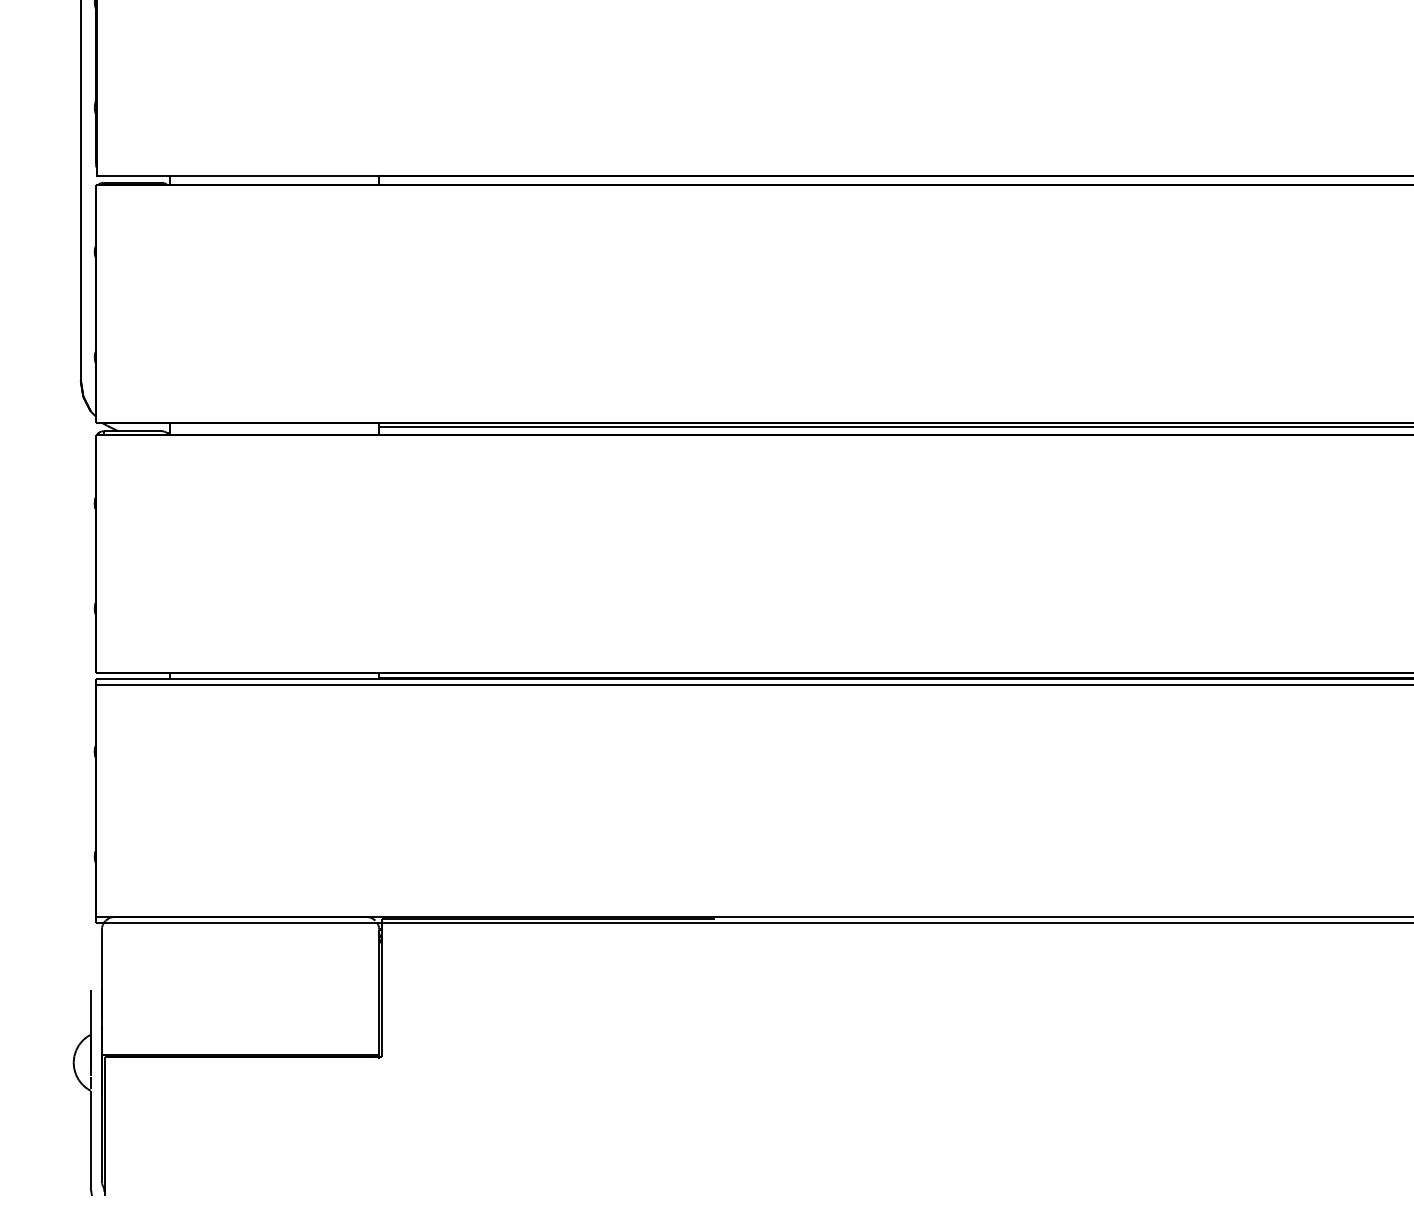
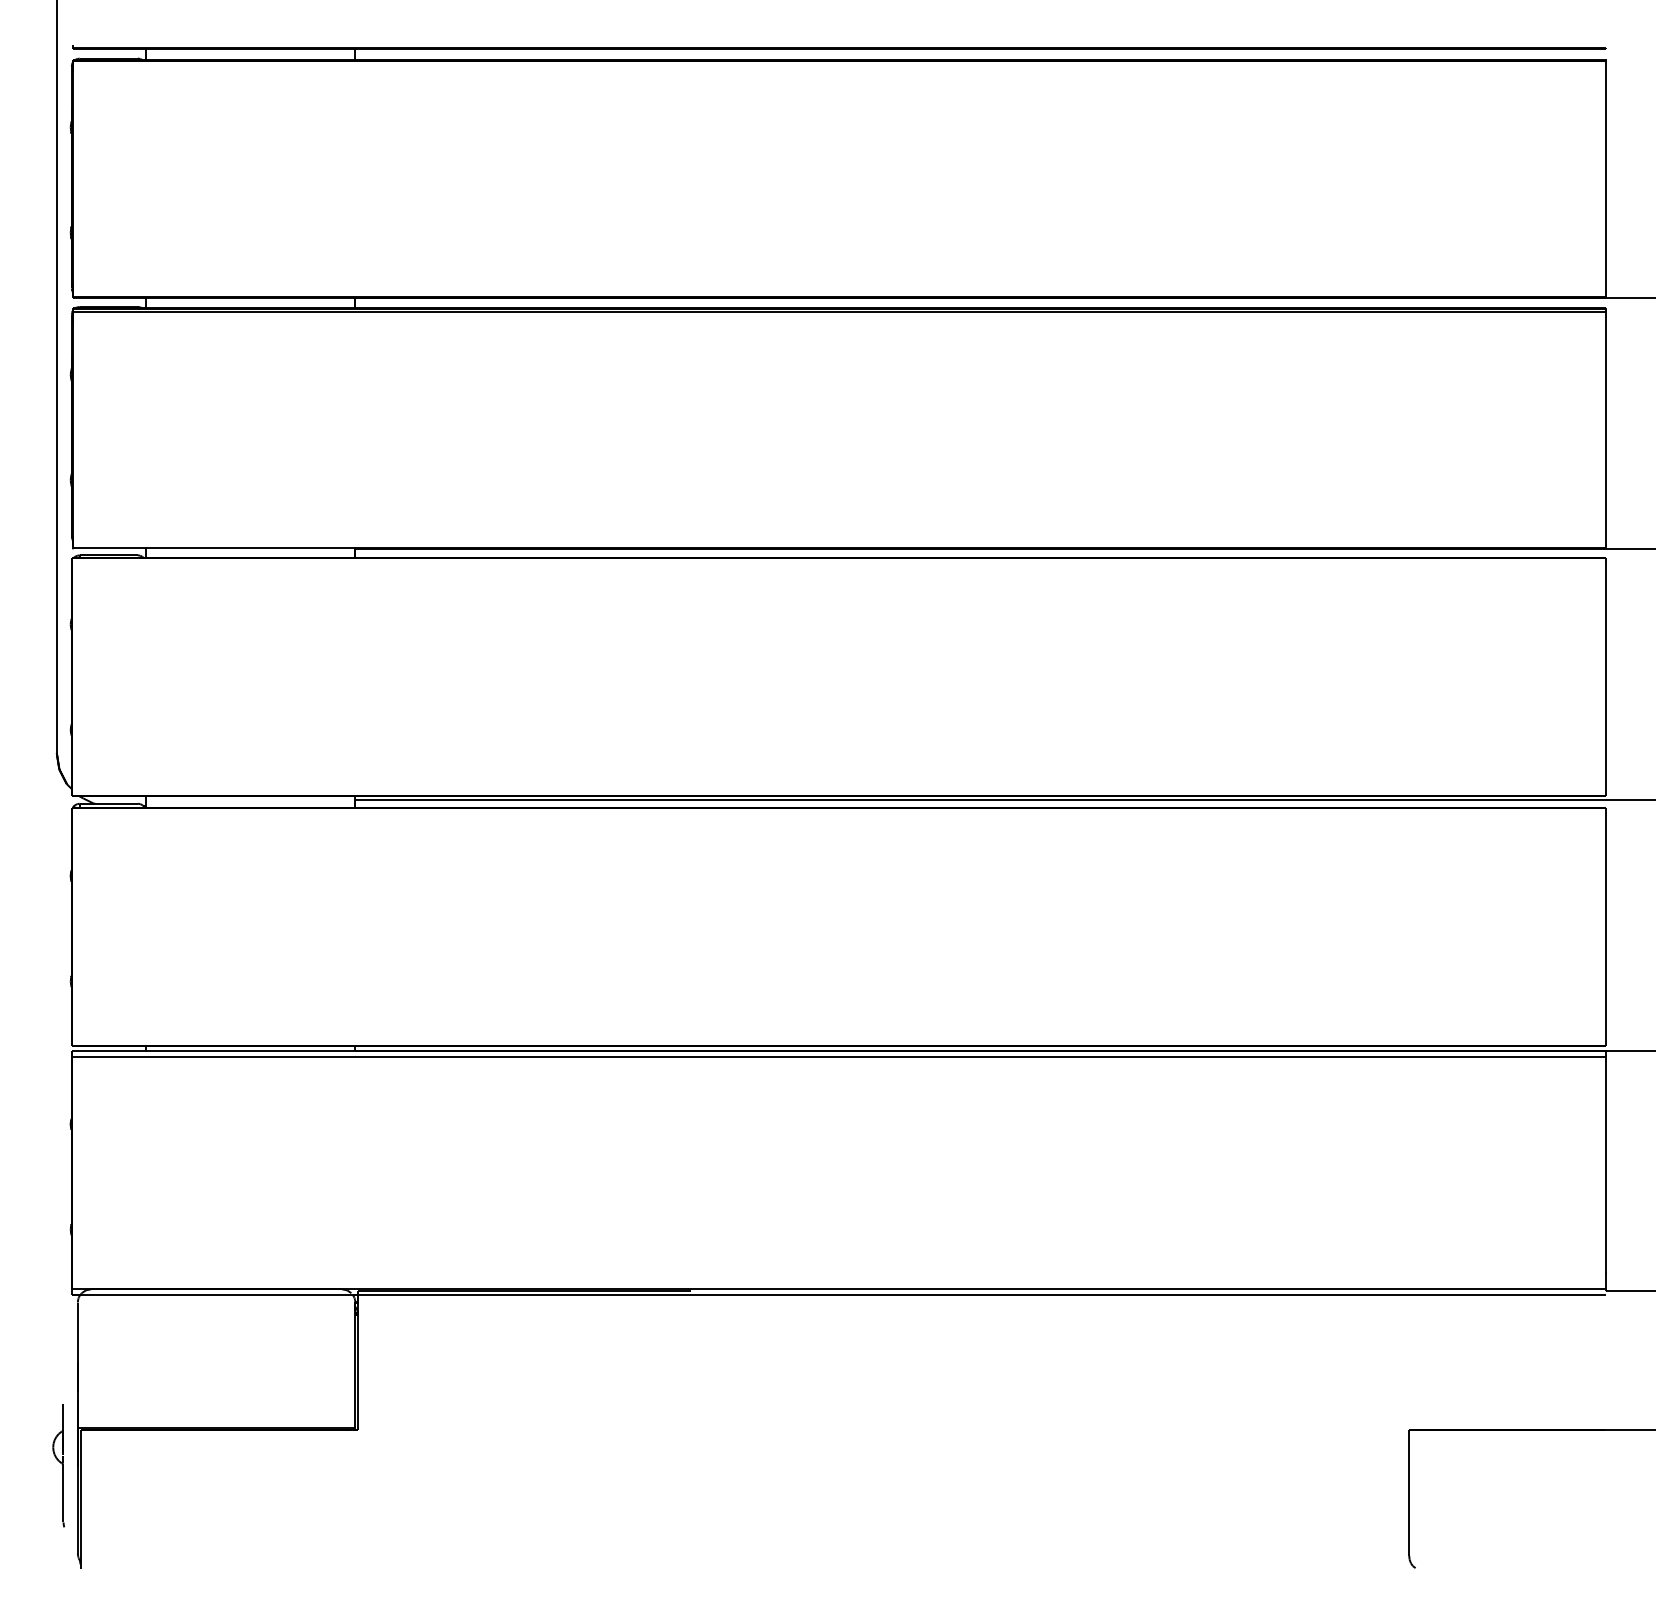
part: (82, 1092) -> (58, 1465), size x0.6

